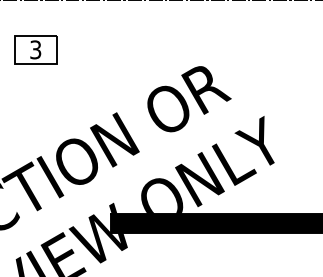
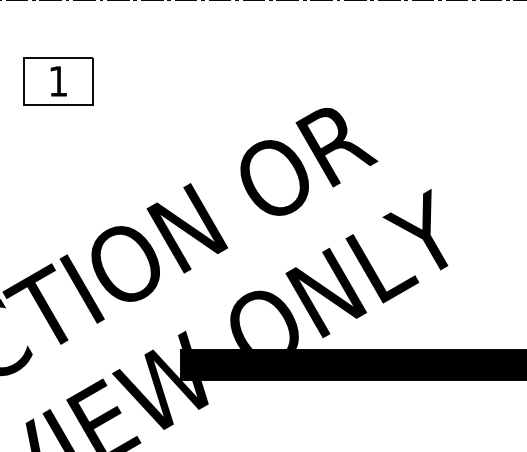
text: (35, 49) -> (57, 80), 3 -> 1

